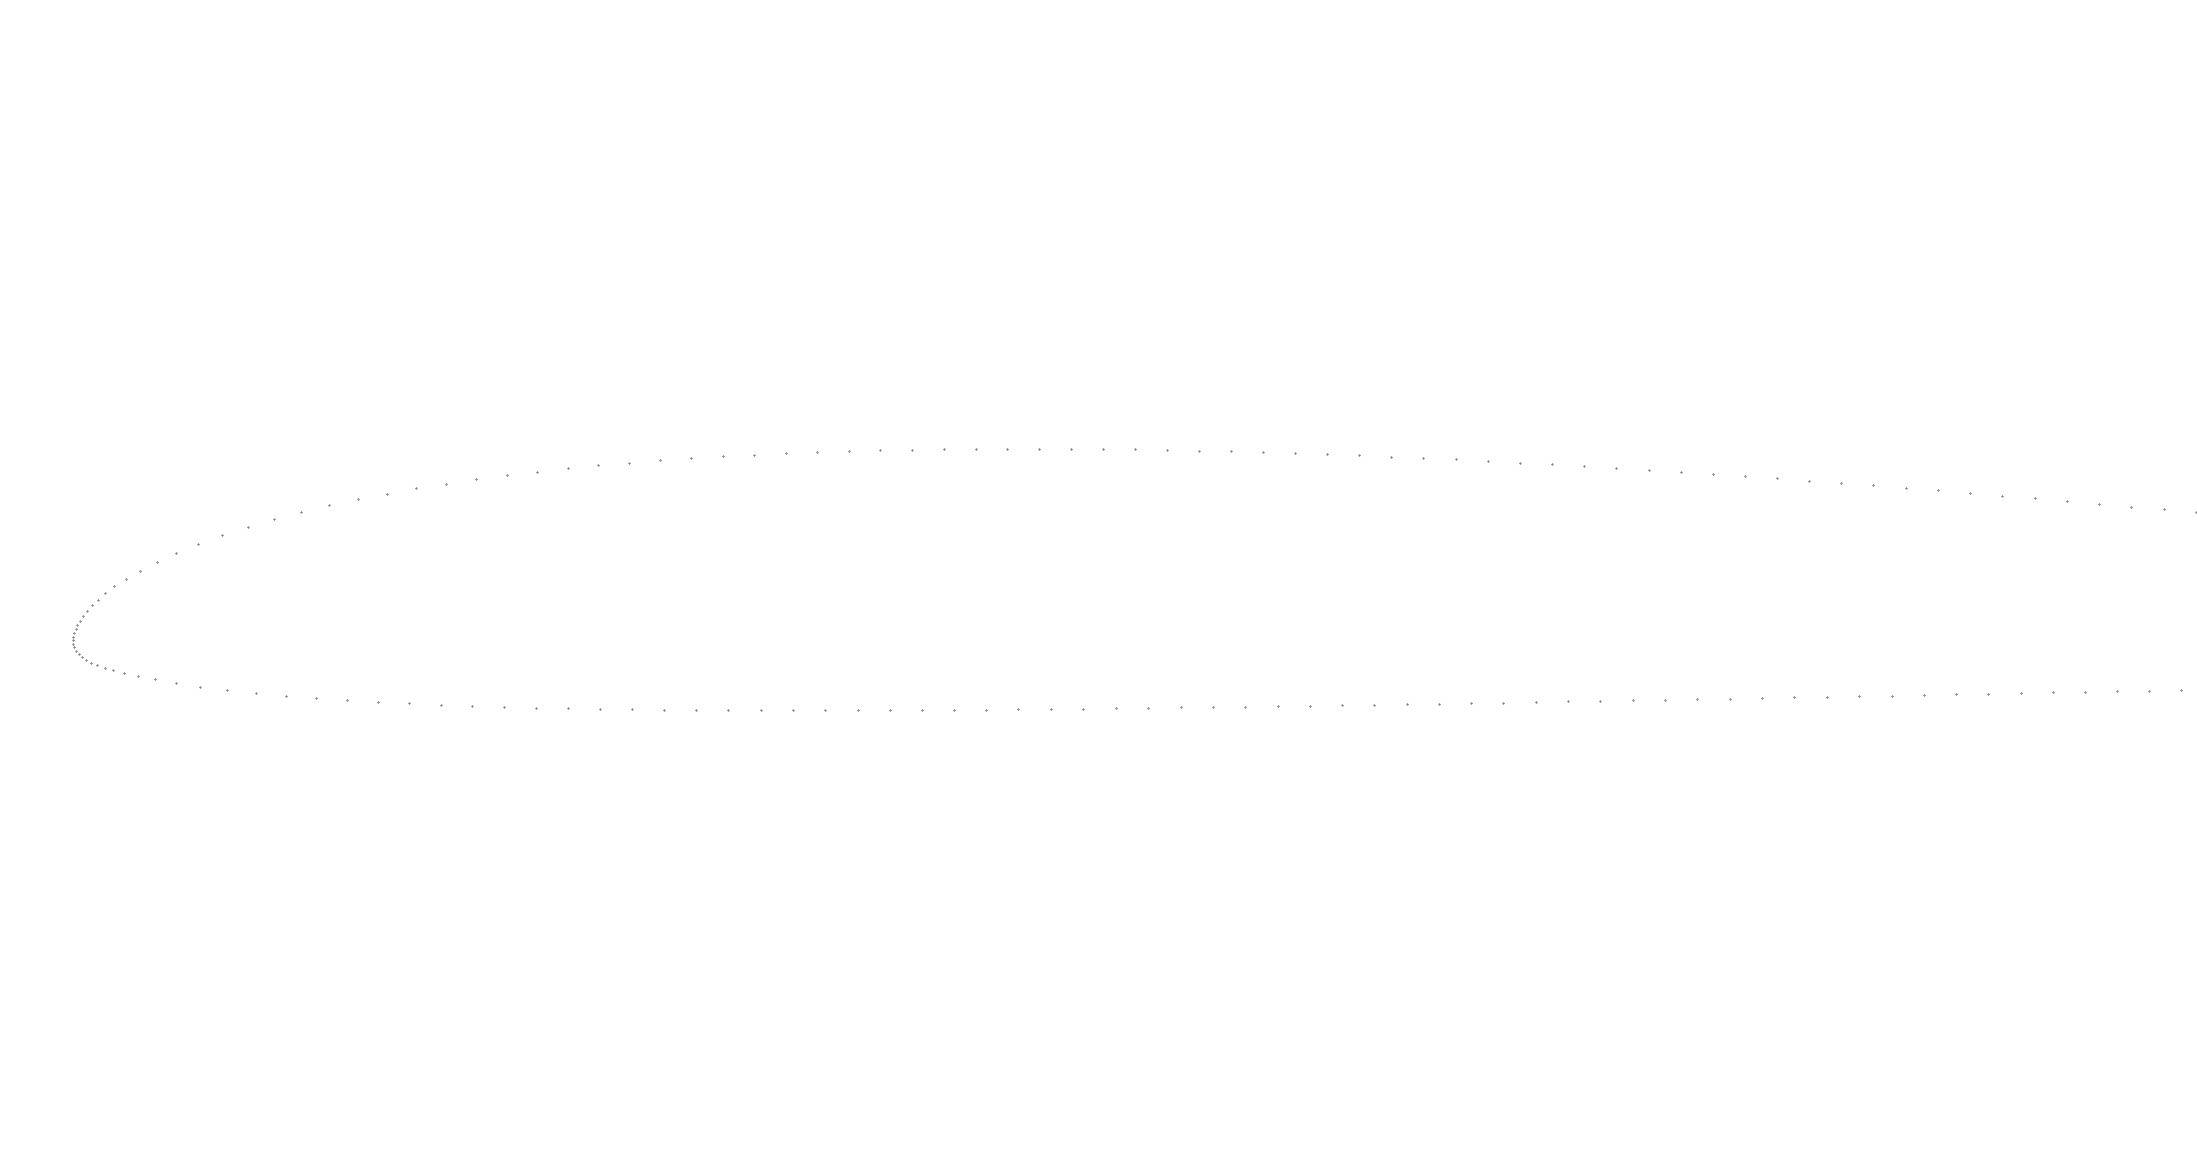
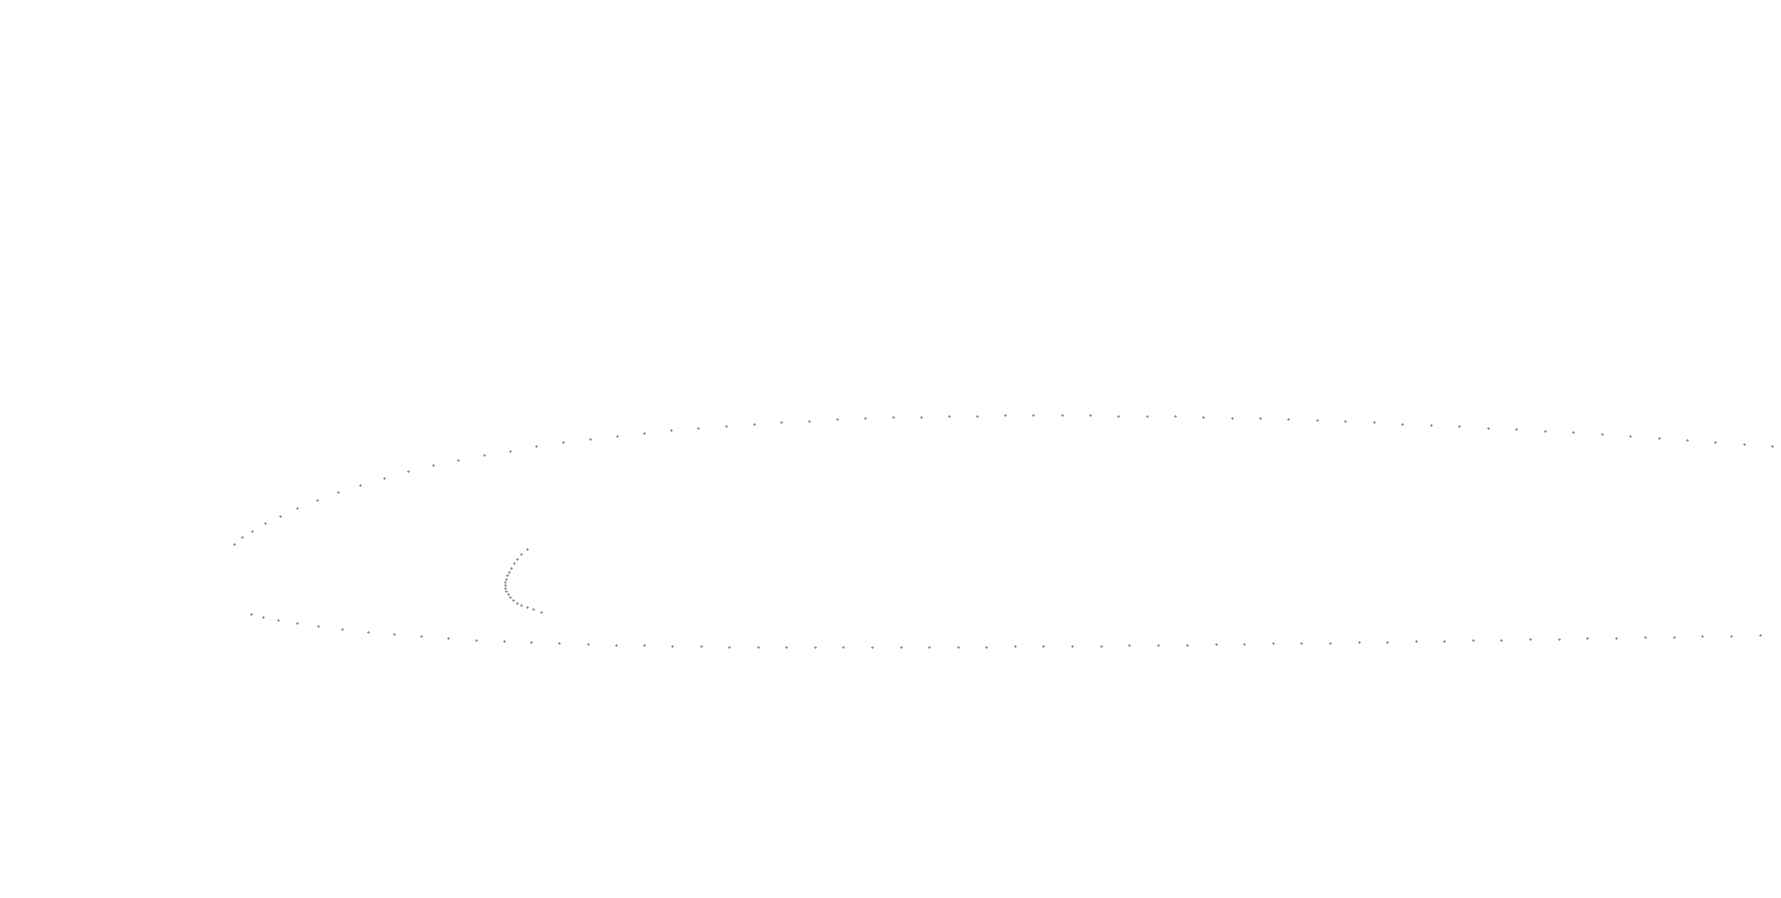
part: (77, 629) -> (508, 575), moved

